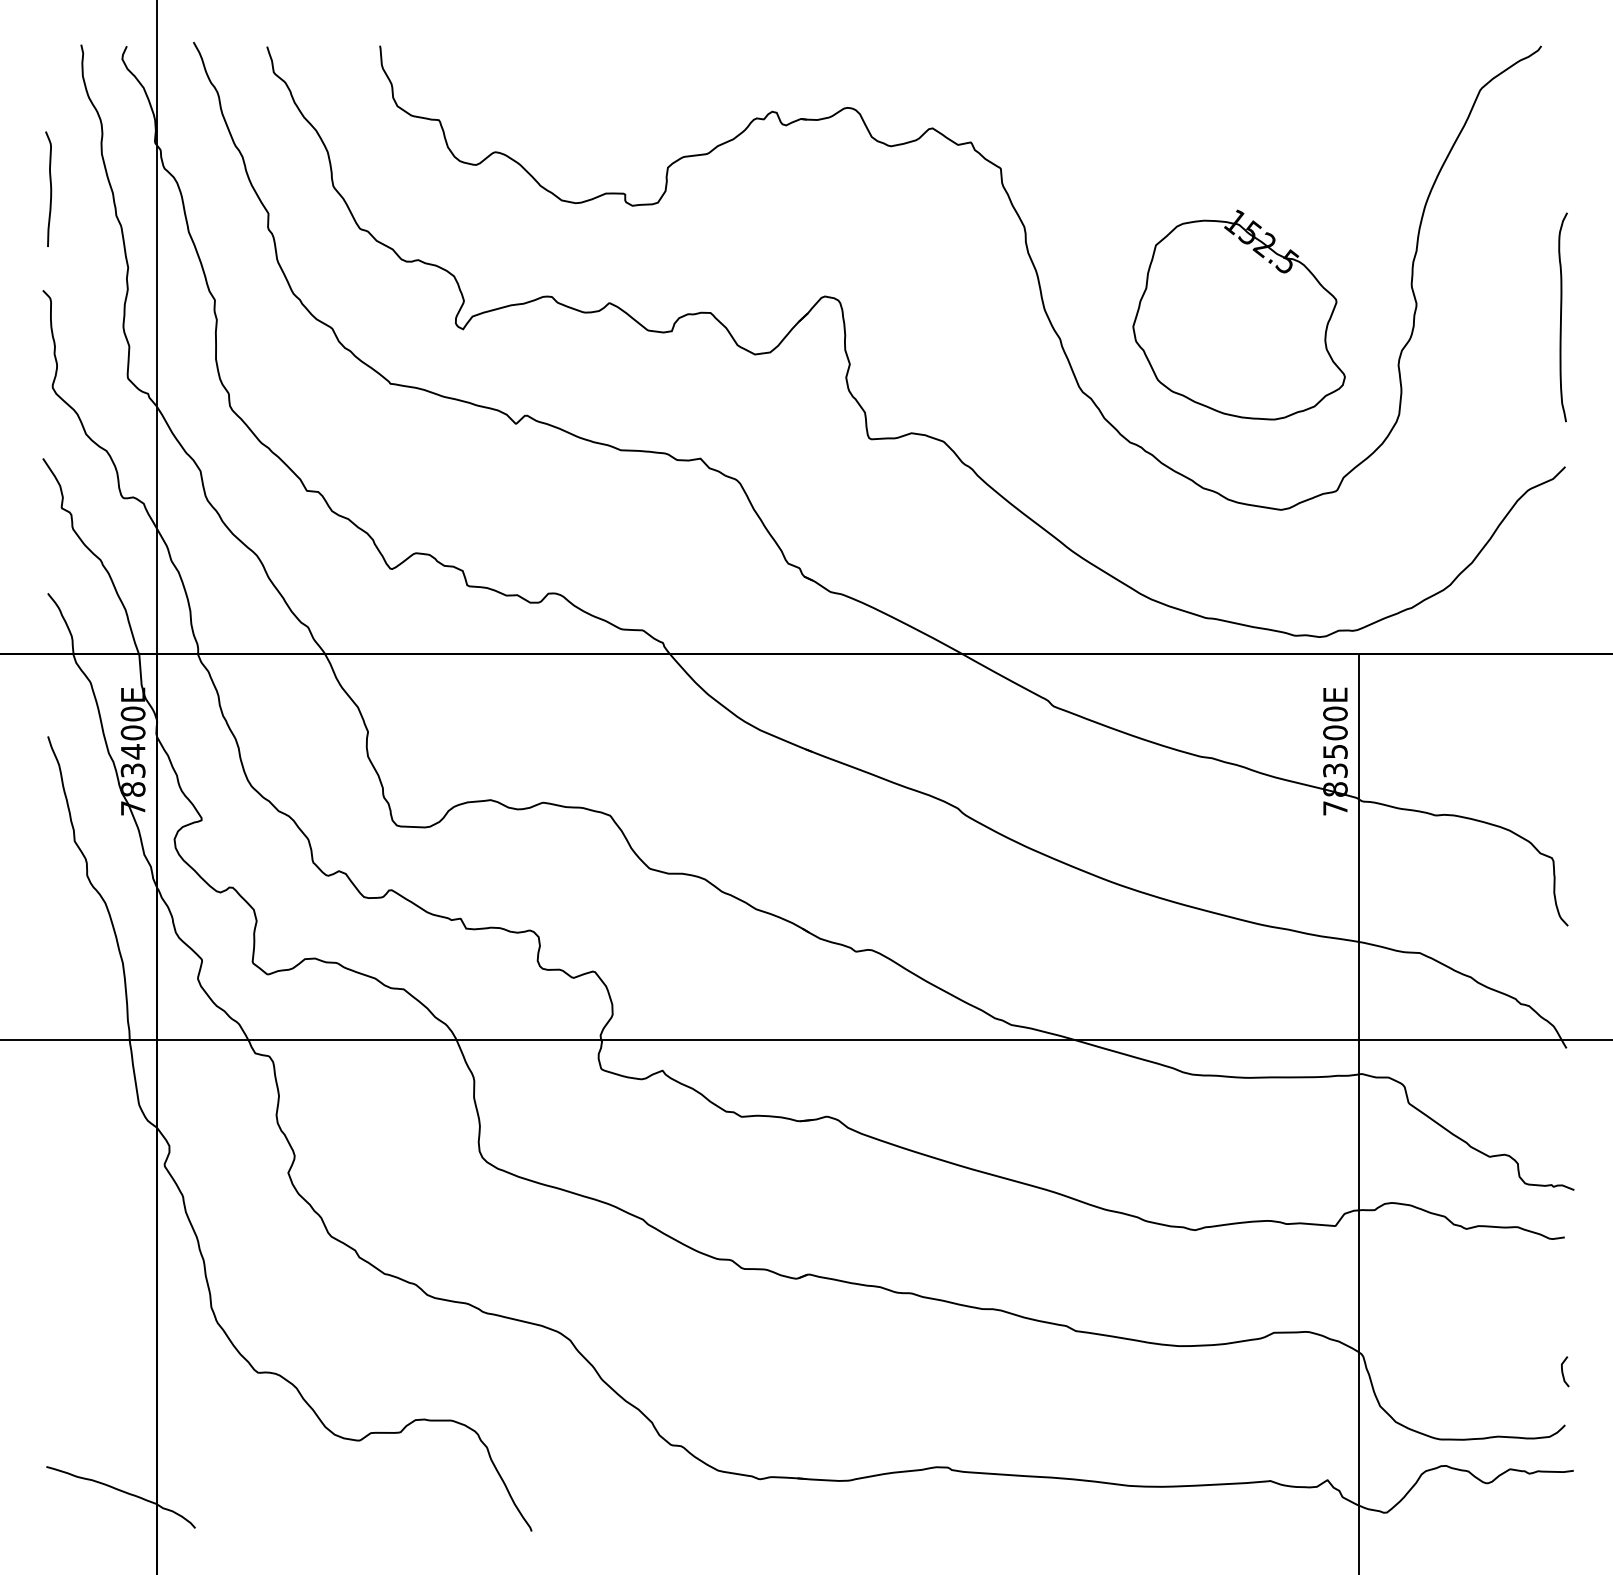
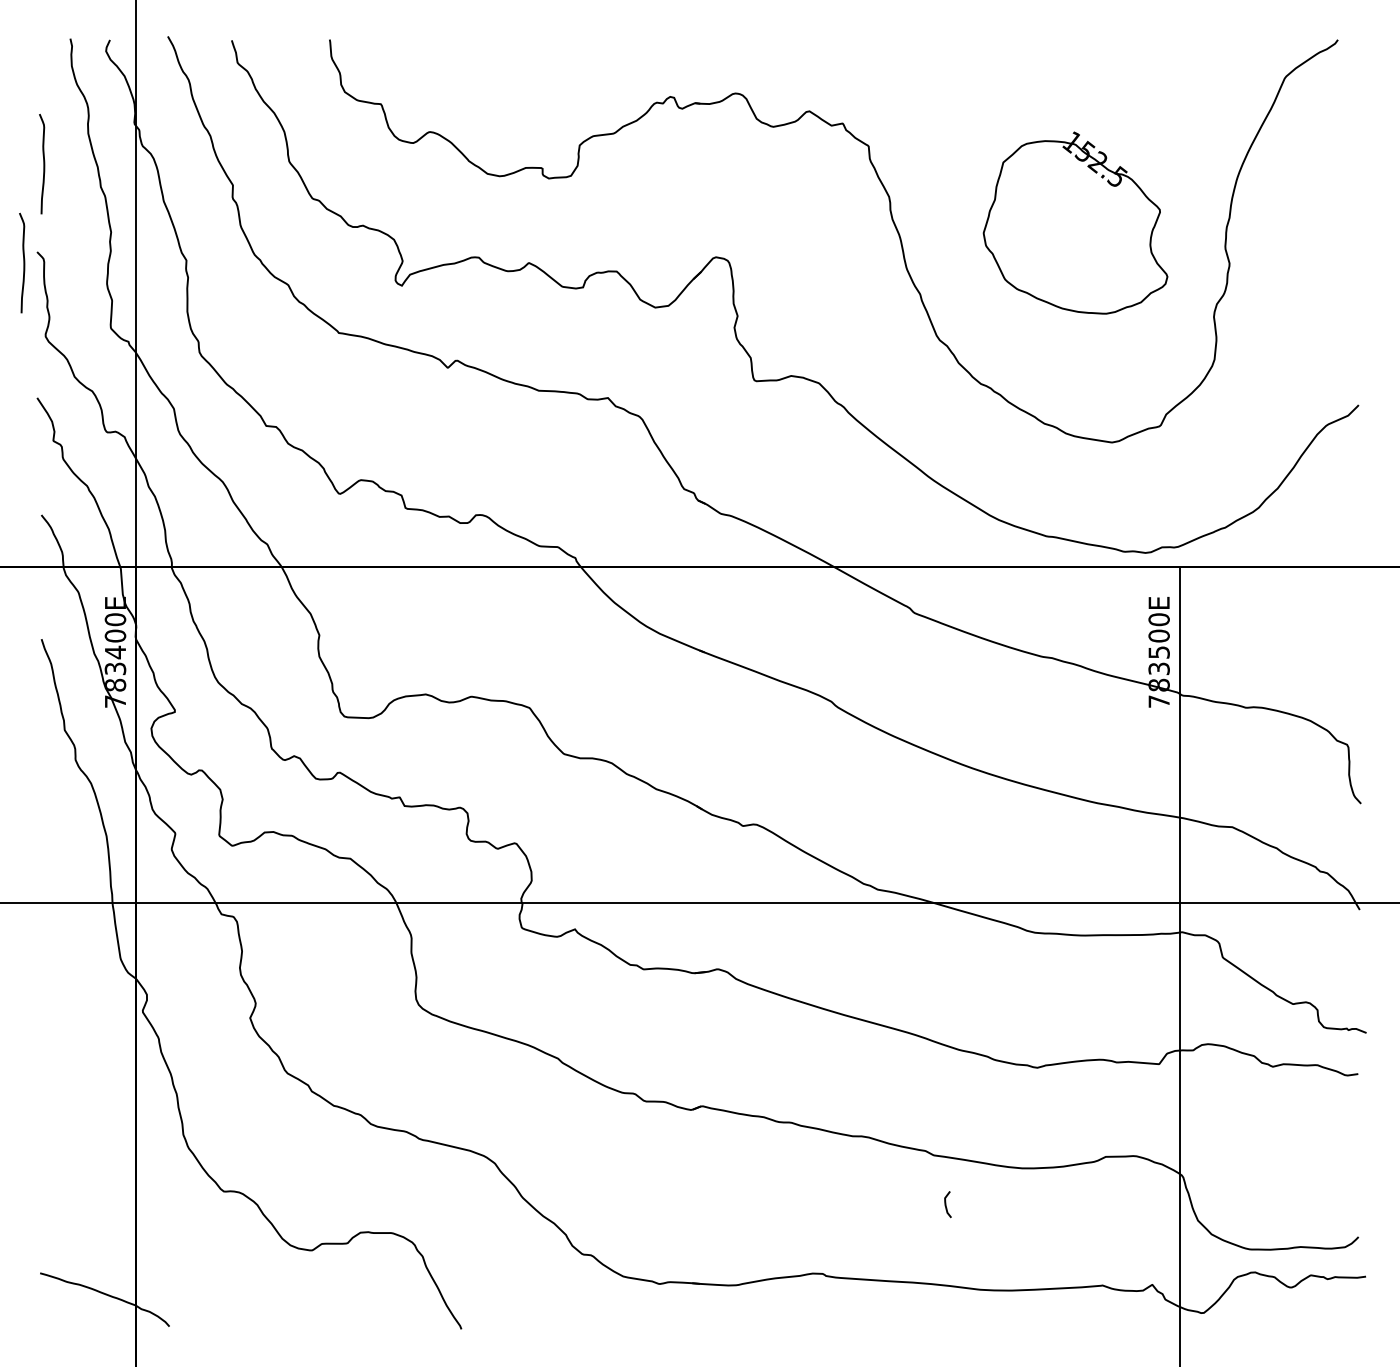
curve: (27, 302) -> (23, 262), added
part: (1238, 314) -> (1075, 222), moved
curve: (1561, 317) -> (1355, 275), removed
curve: (1563, 1371) -> (946, 1204), moved

